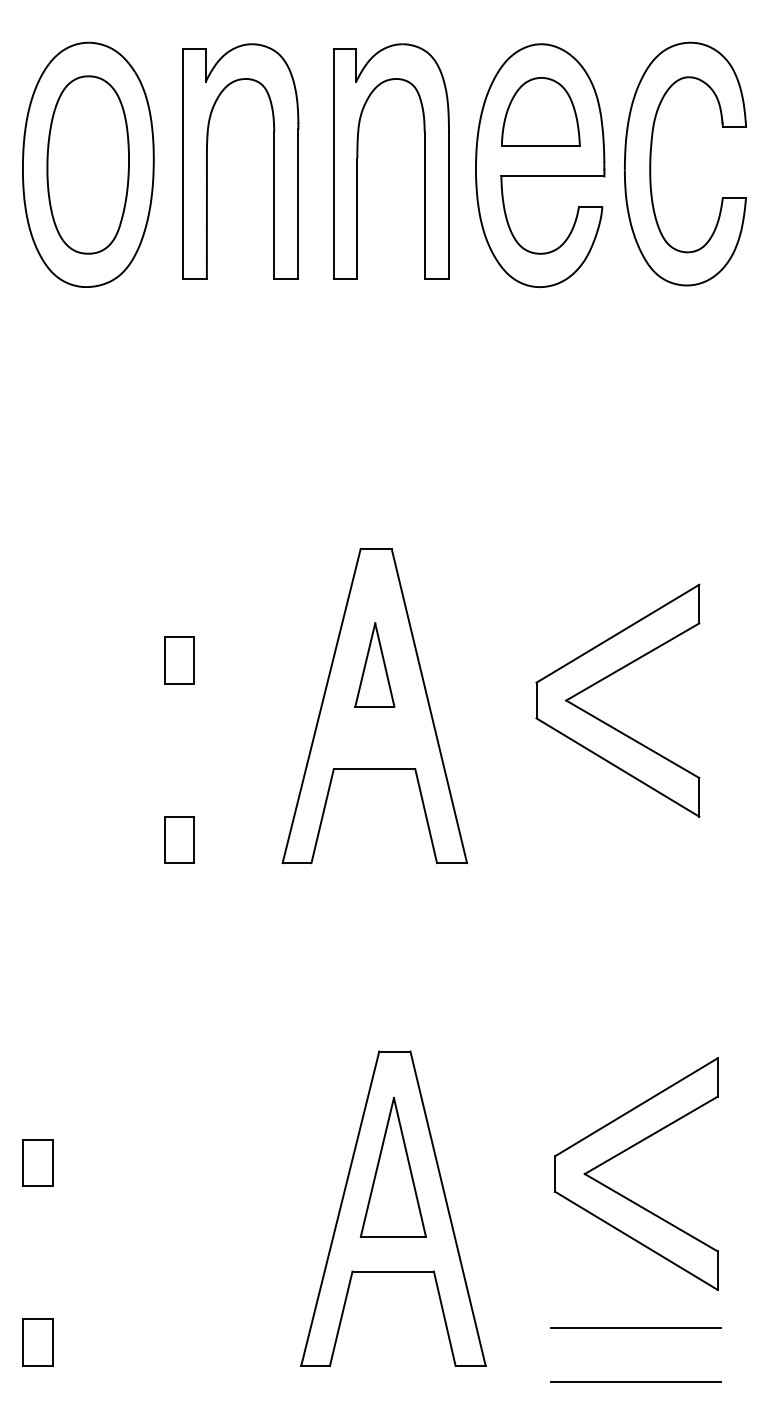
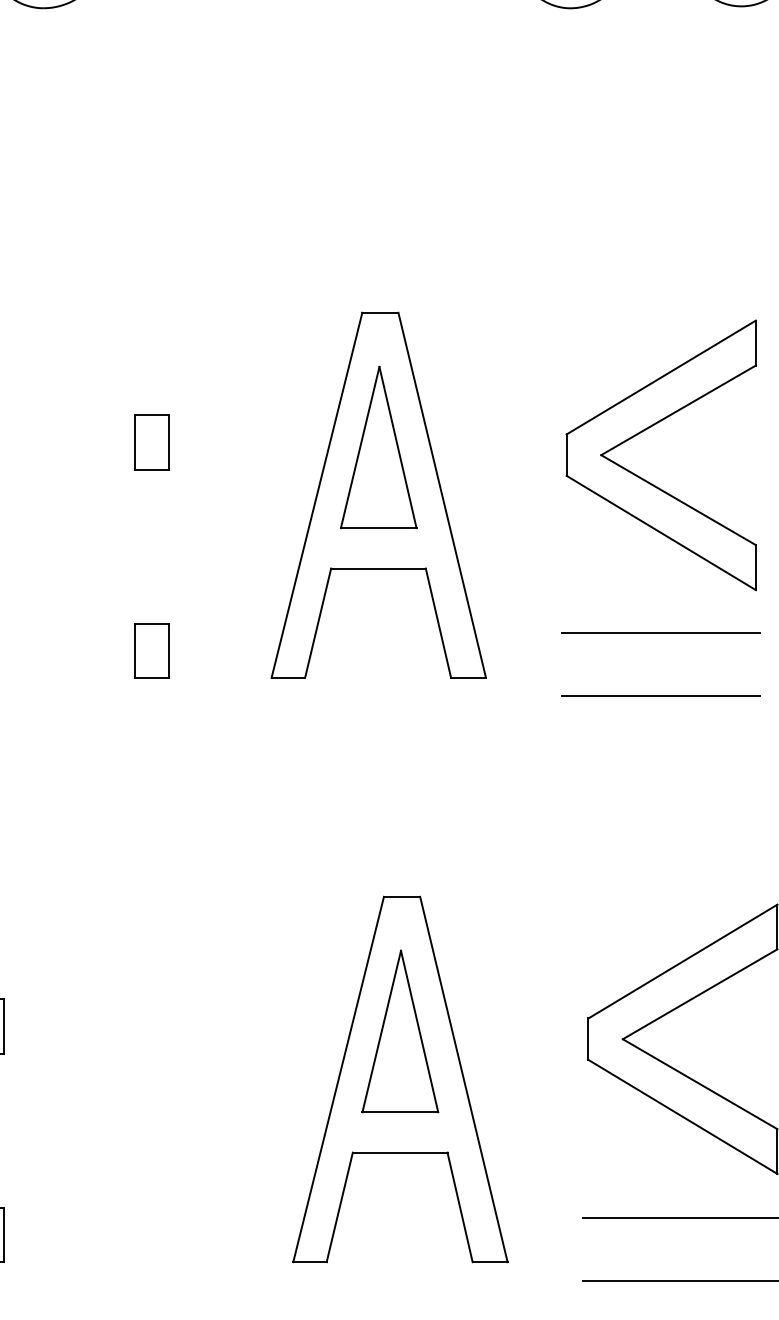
part: (374, 664) -> (378, 446), size x1.67
part: (606, 678) -> (648, 429), moved
line: (617, 824) -> (660, 632), added
line: (617, 878) -> (660, 695), added

